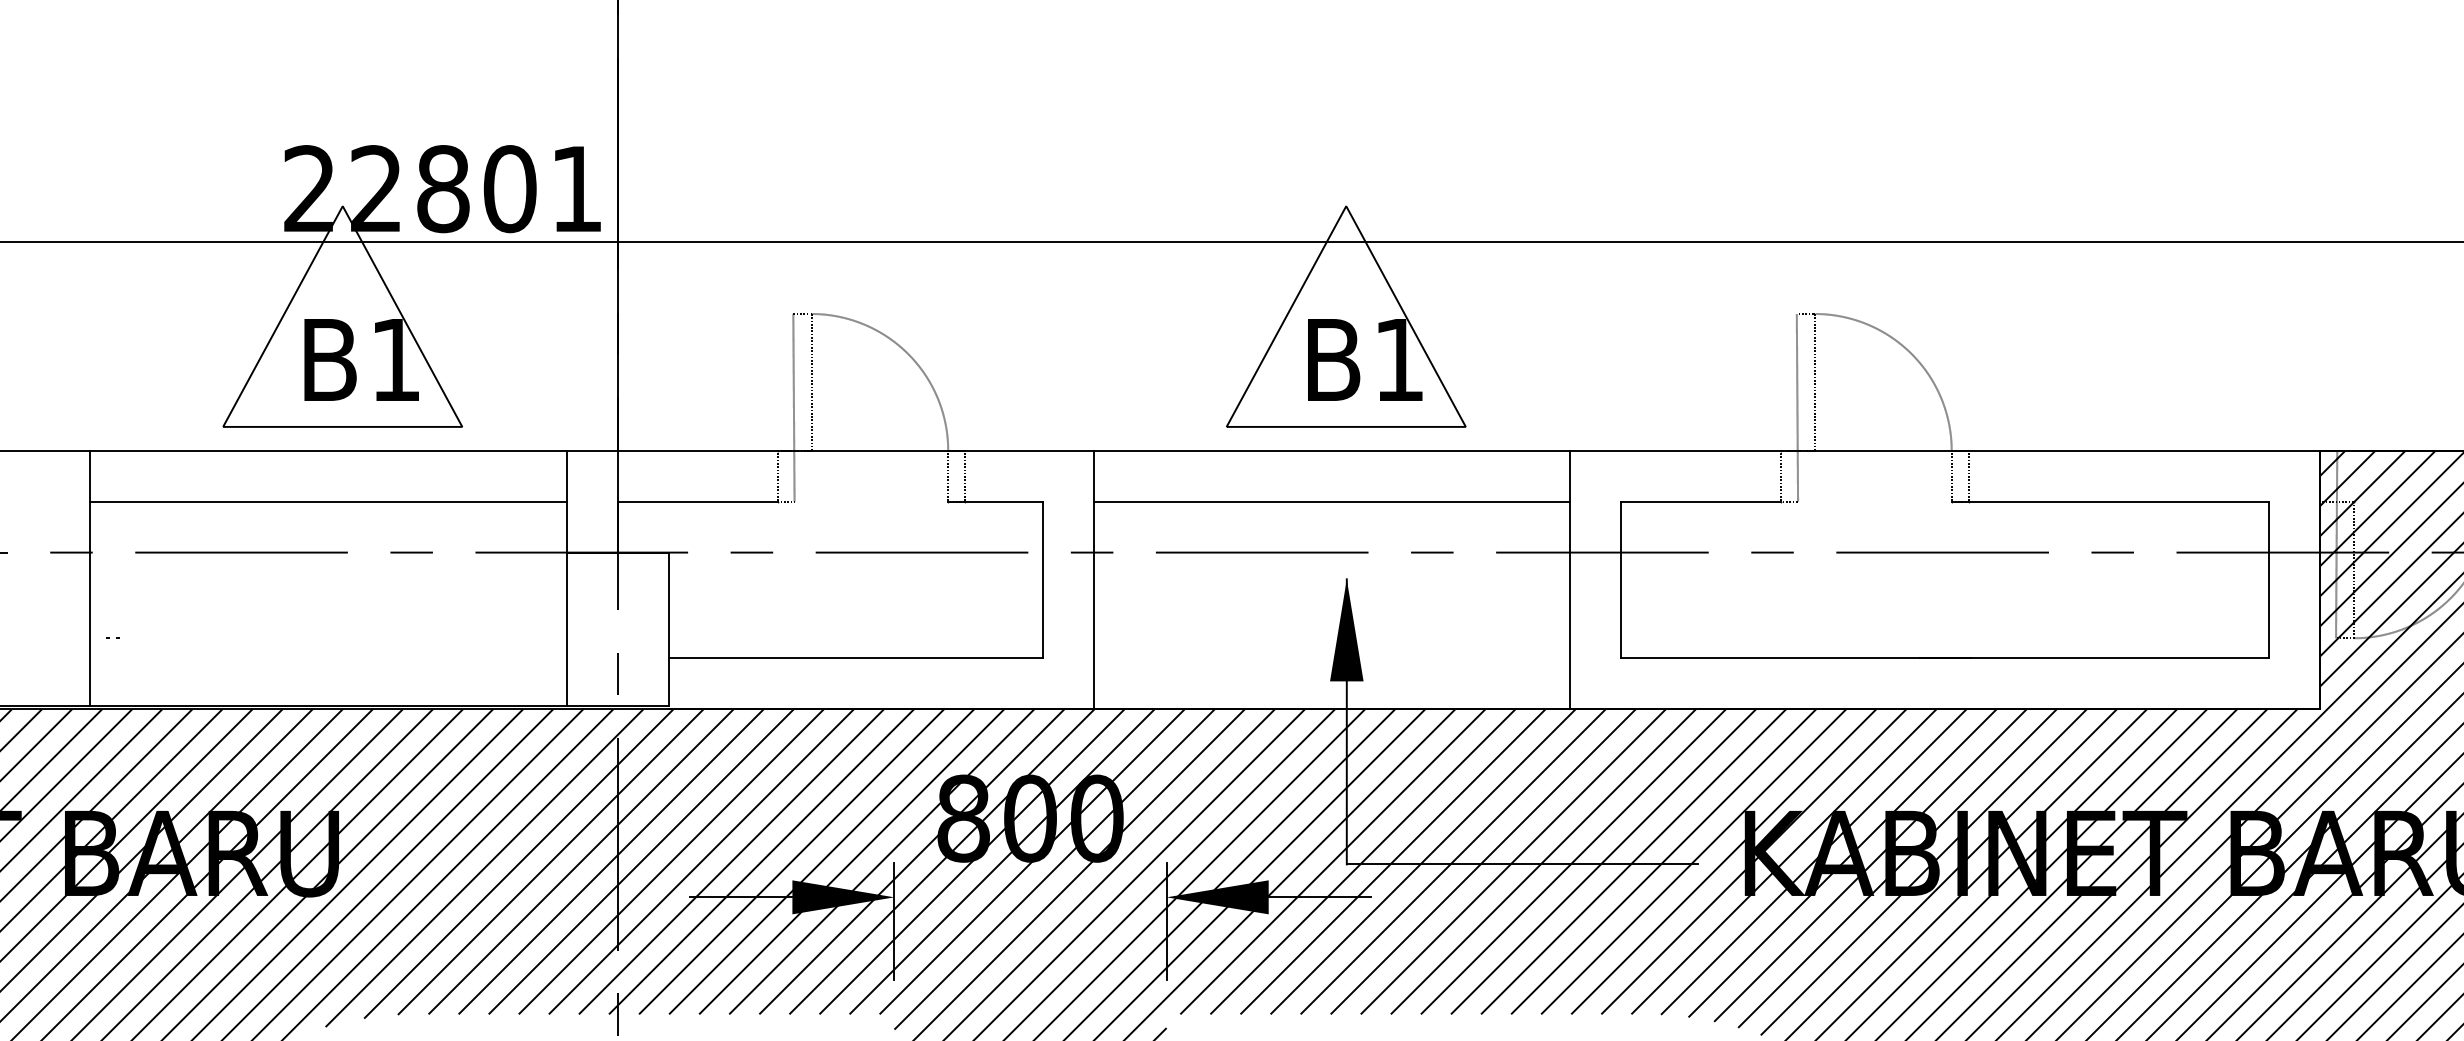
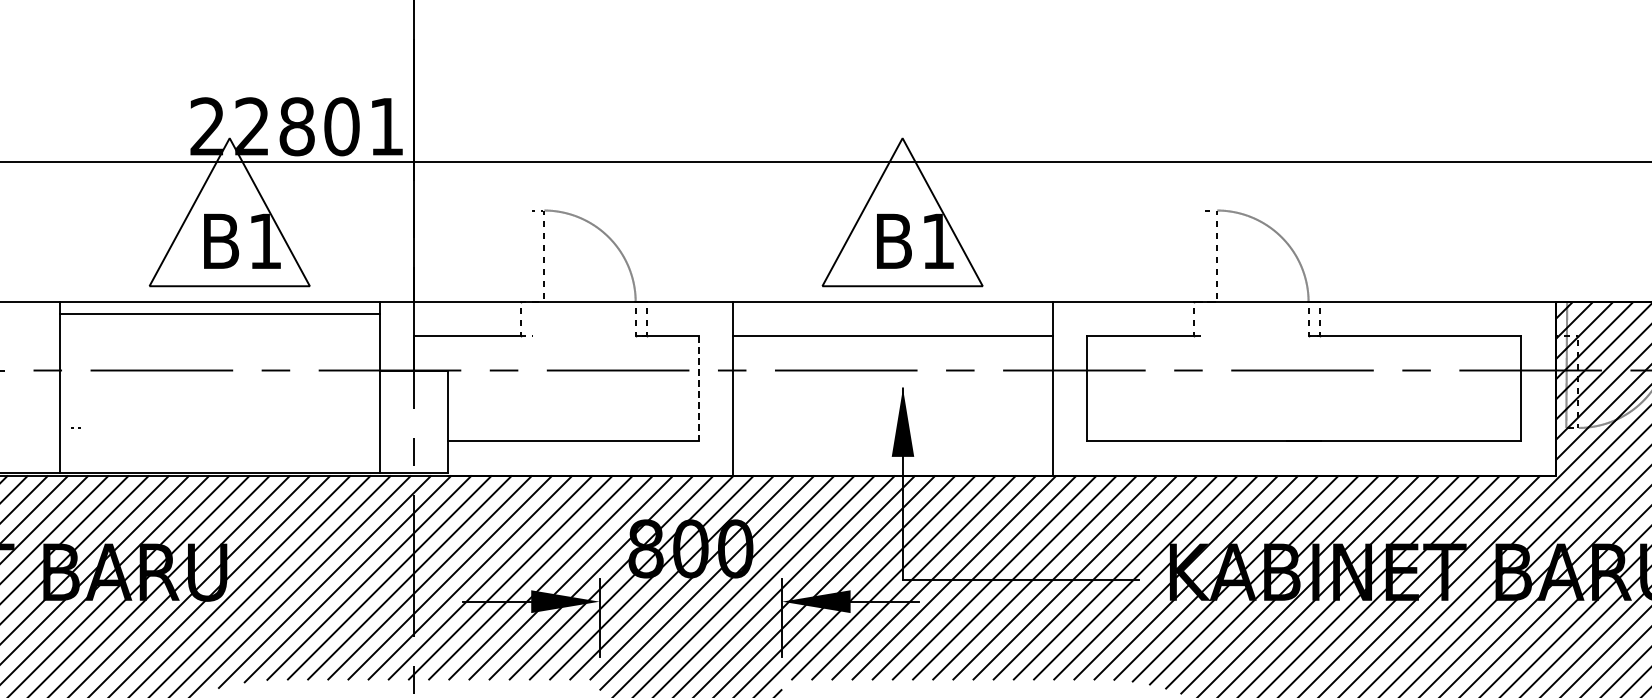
line: (792, 407) -> (531, 273), removed
line: (1796, 407) -> (1204, 273), removed
line: (327, 501) -> (219, 314), moved
line: (1043, 580) -> (699, 389), solid -> dashed

